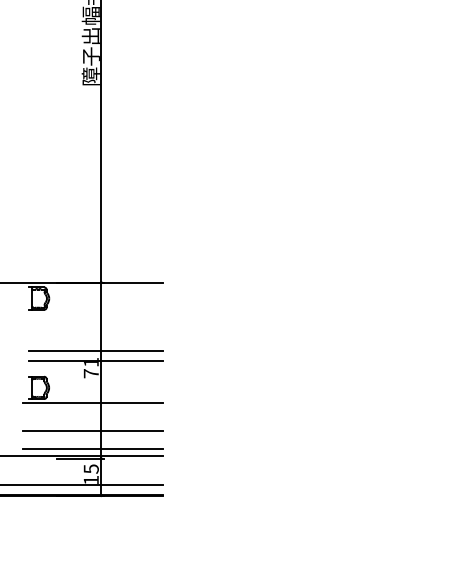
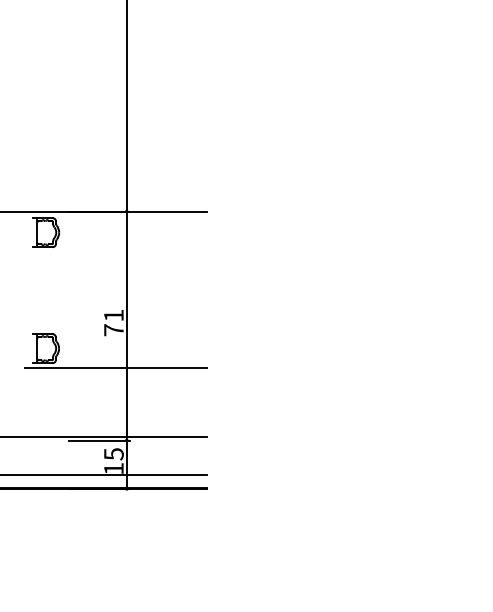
line: (95, 350) -> (119, 300), removed
line: (95, 360) -> (119, 313), removed
line: (92, 431) -> (115, 405), removed
line: (92, 448) -> (115, 427), removed

